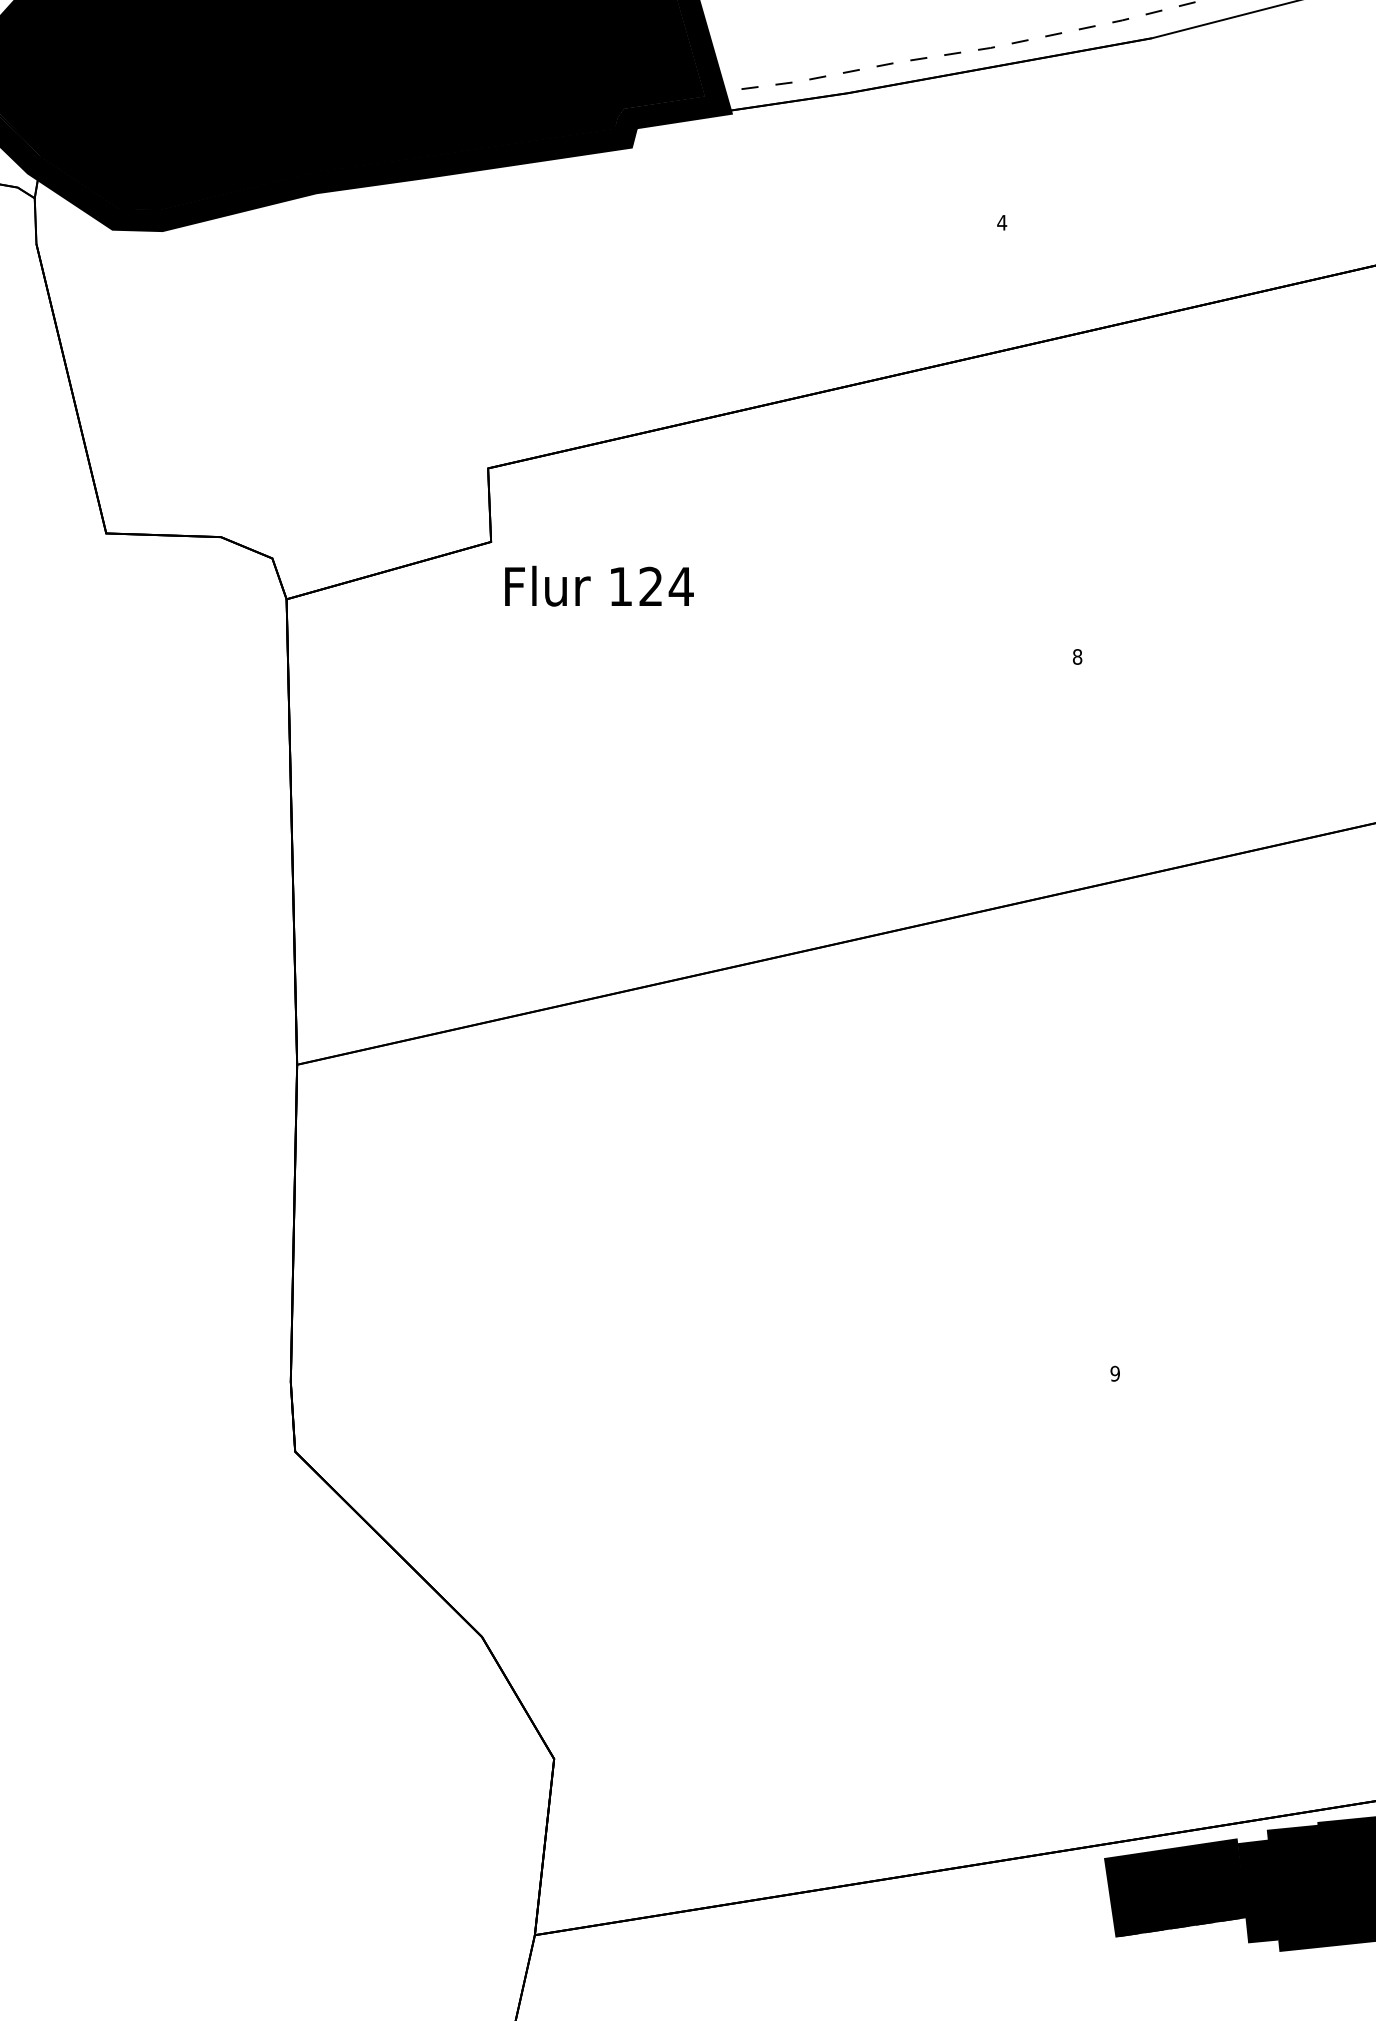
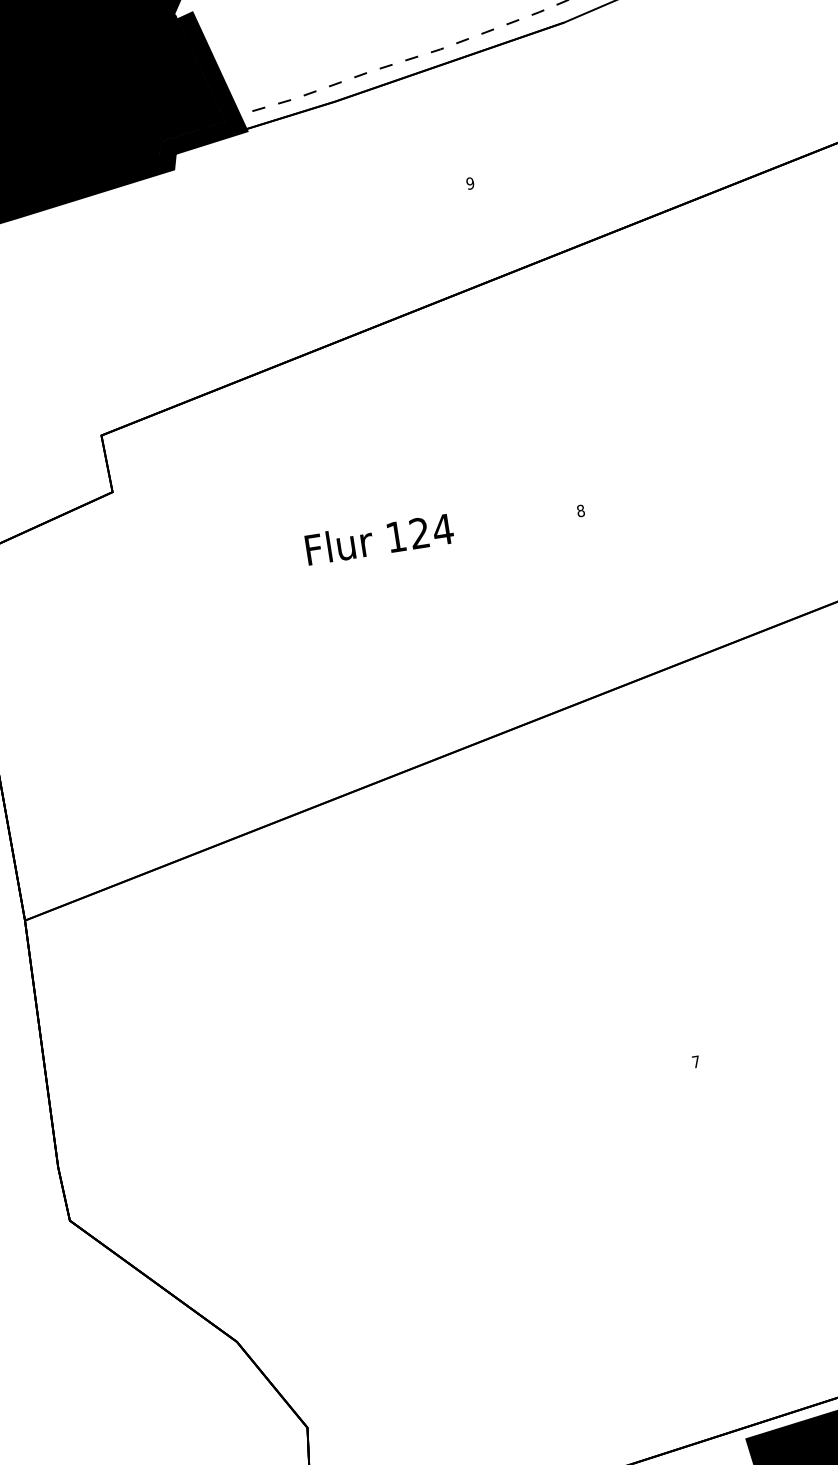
text: (1002, 222) -> (470, 183), 4 -> 9
text: (599, 585) -> (379, 538), moved
text: (1114, 1373) -> (695, 1061), 9 -> 7

